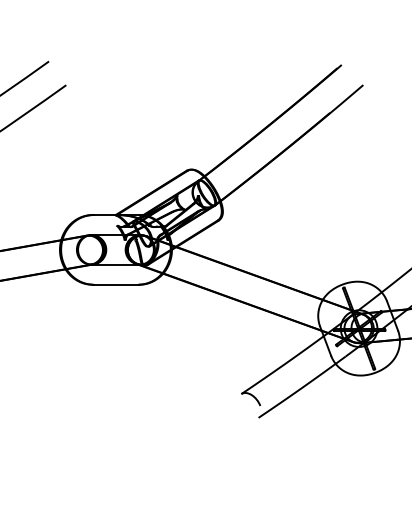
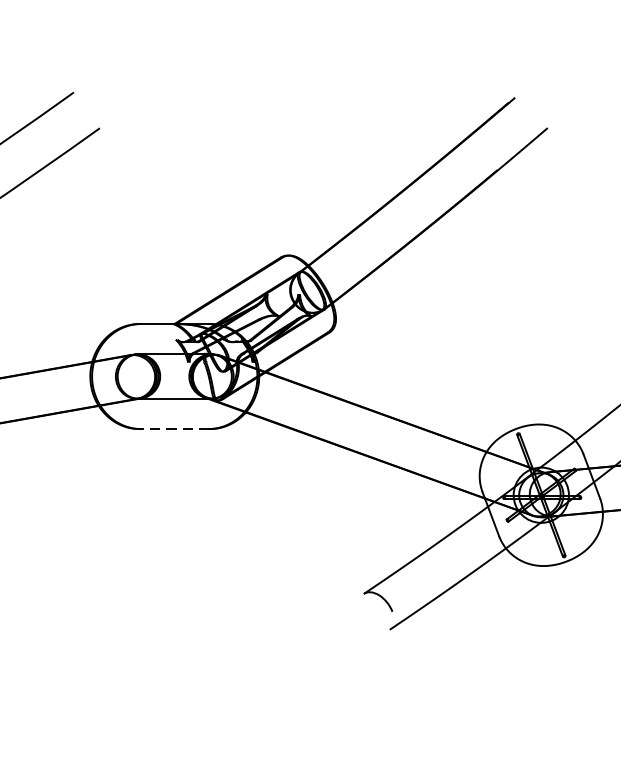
line: (116, 284) -> (175, 428), solid -> dashed

